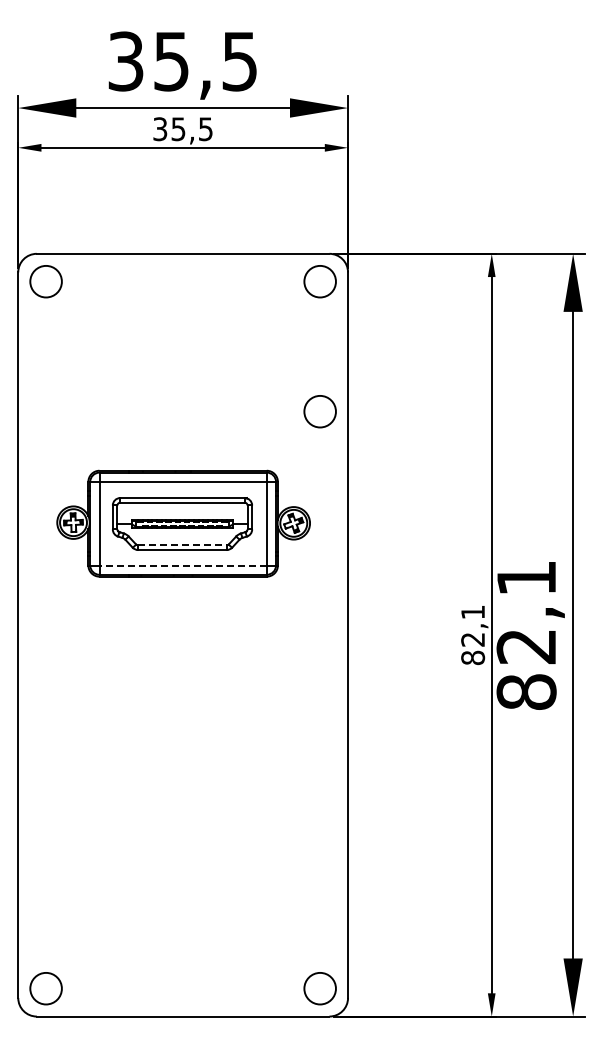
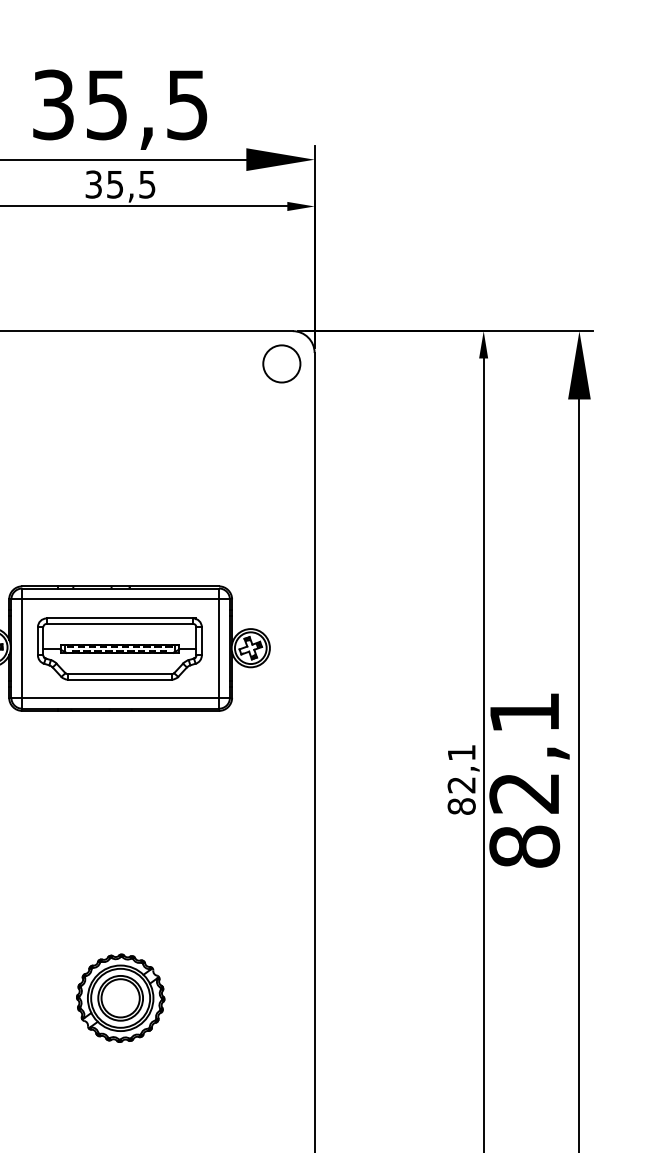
circle: (319, 411) -> (281, 516), removed
line: (182, 545) -> (119, 674), dashed -> solid
line: (183, 565) -> (121, 697), dashed -> solid
part: (183, 820) -> (121, 997), added

